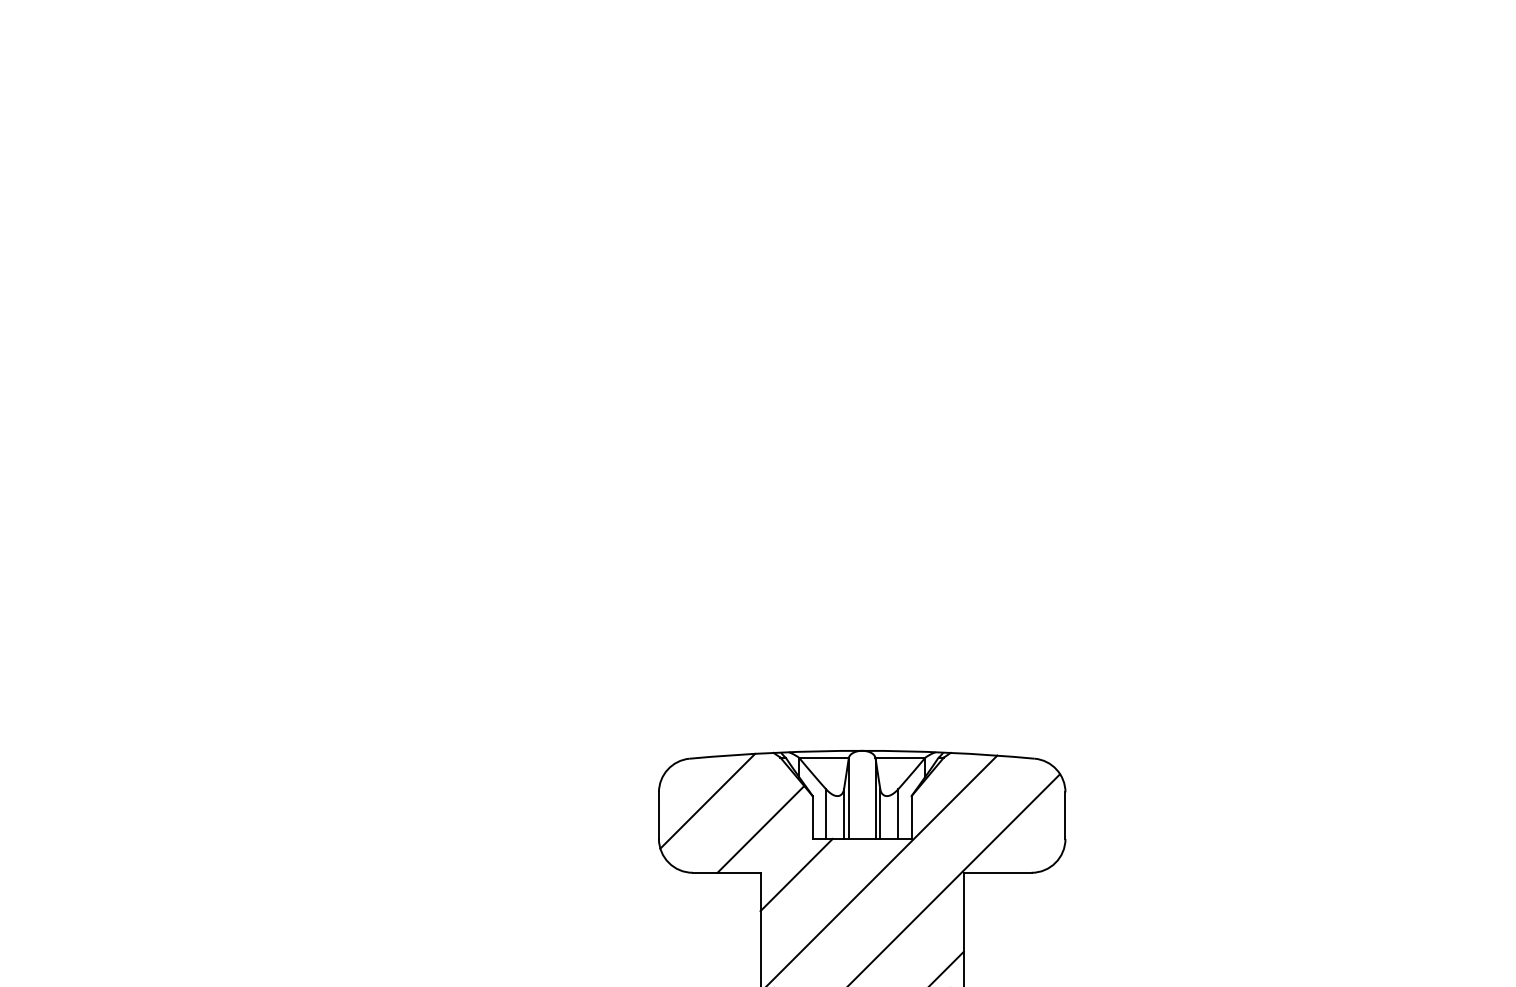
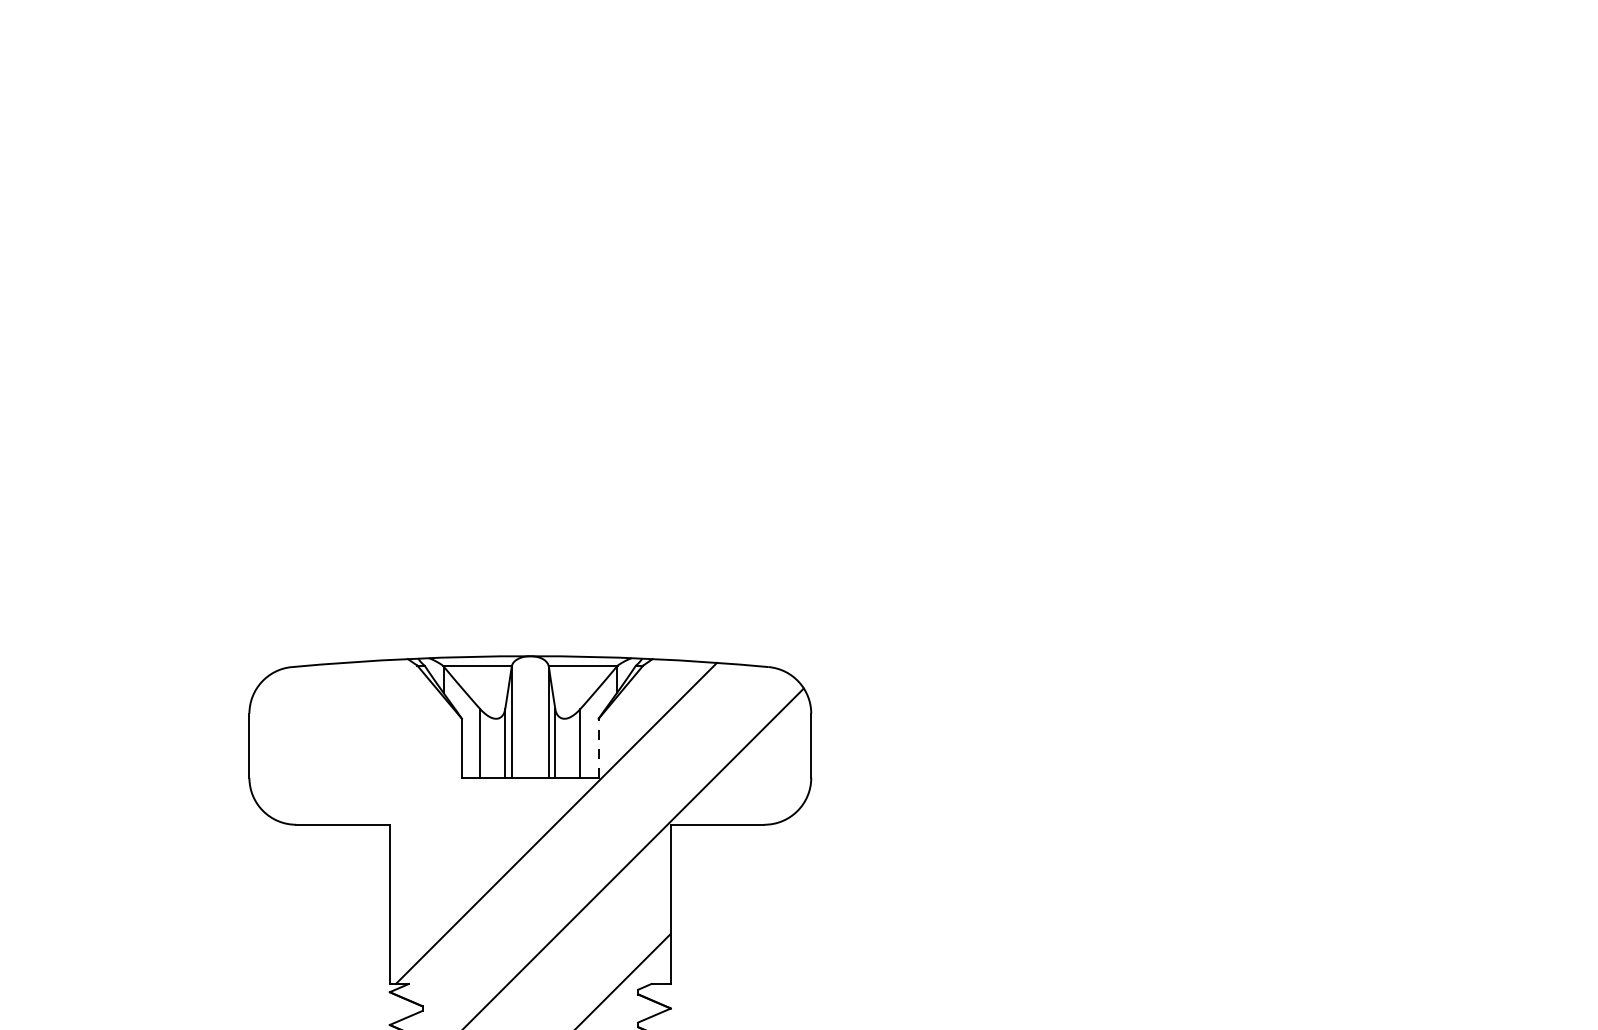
line: (707, 800) -> (316, 724), removed
line: (911, 817) -> (598, 748), solid -> dashed
line: (760, 829) -> (389, 764), removed
line: (796, 874) -> (439, 827), removed

